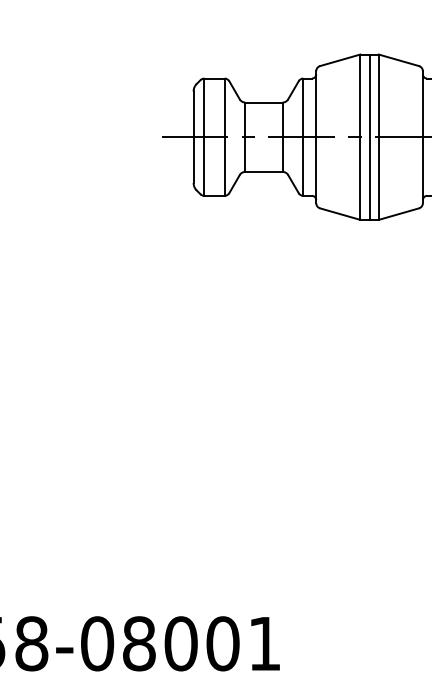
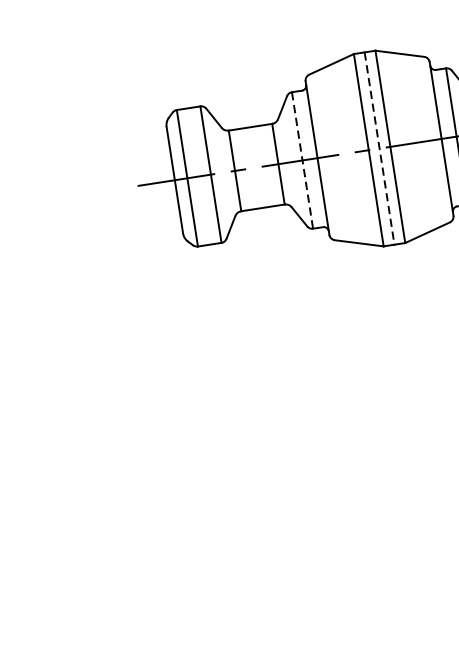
line: (303, 137) -> (302, 160), solid -> dashed
line: (369, 137) -> (379, 148), solid -> dashed

